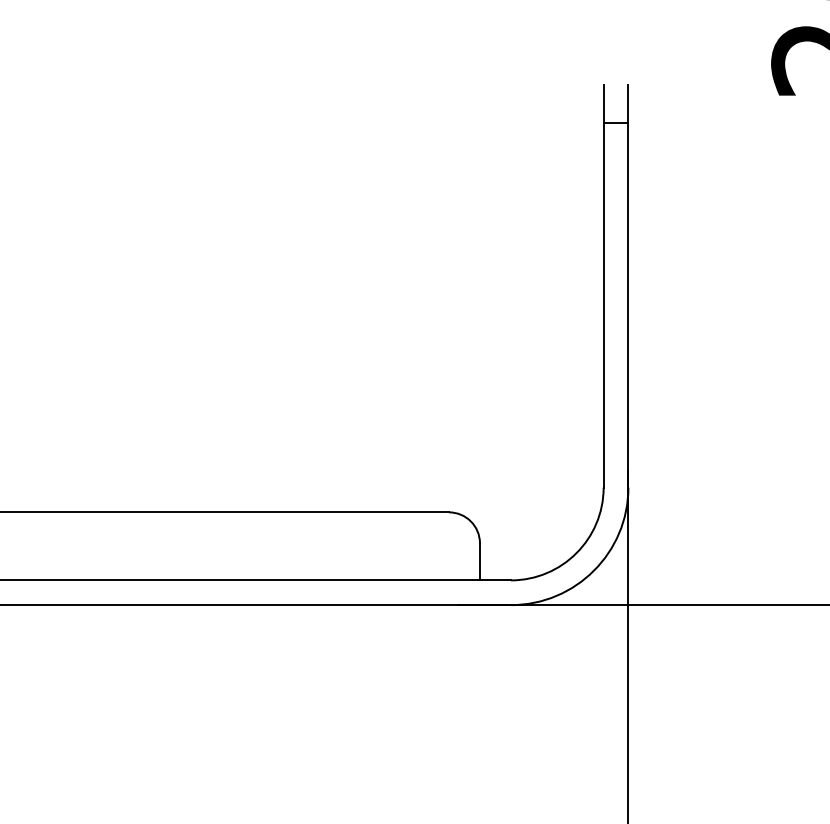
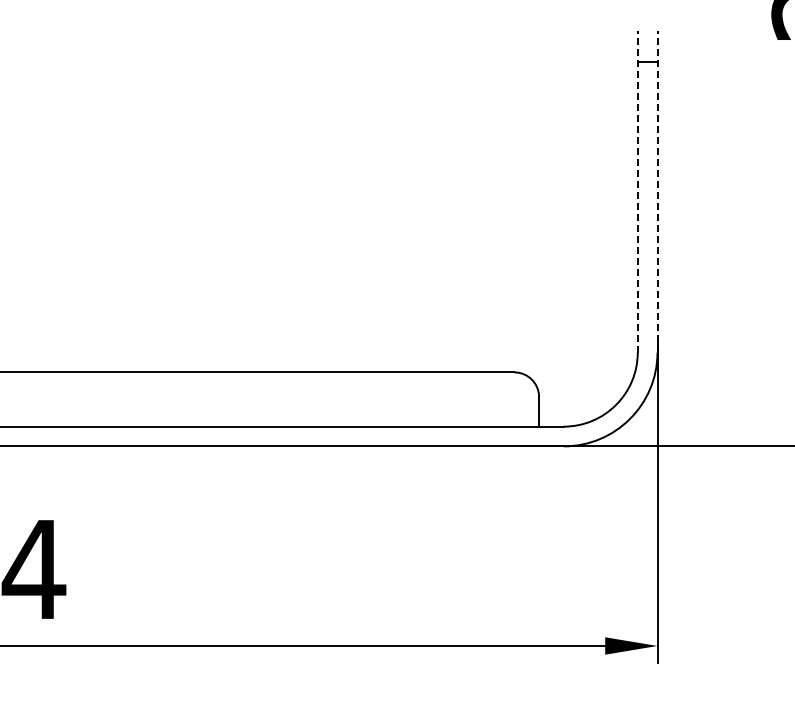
line: (603, 285) -> (637, 191), solid -> dashed
line: (628, 285) -> (657, 191), solid -> dashed

